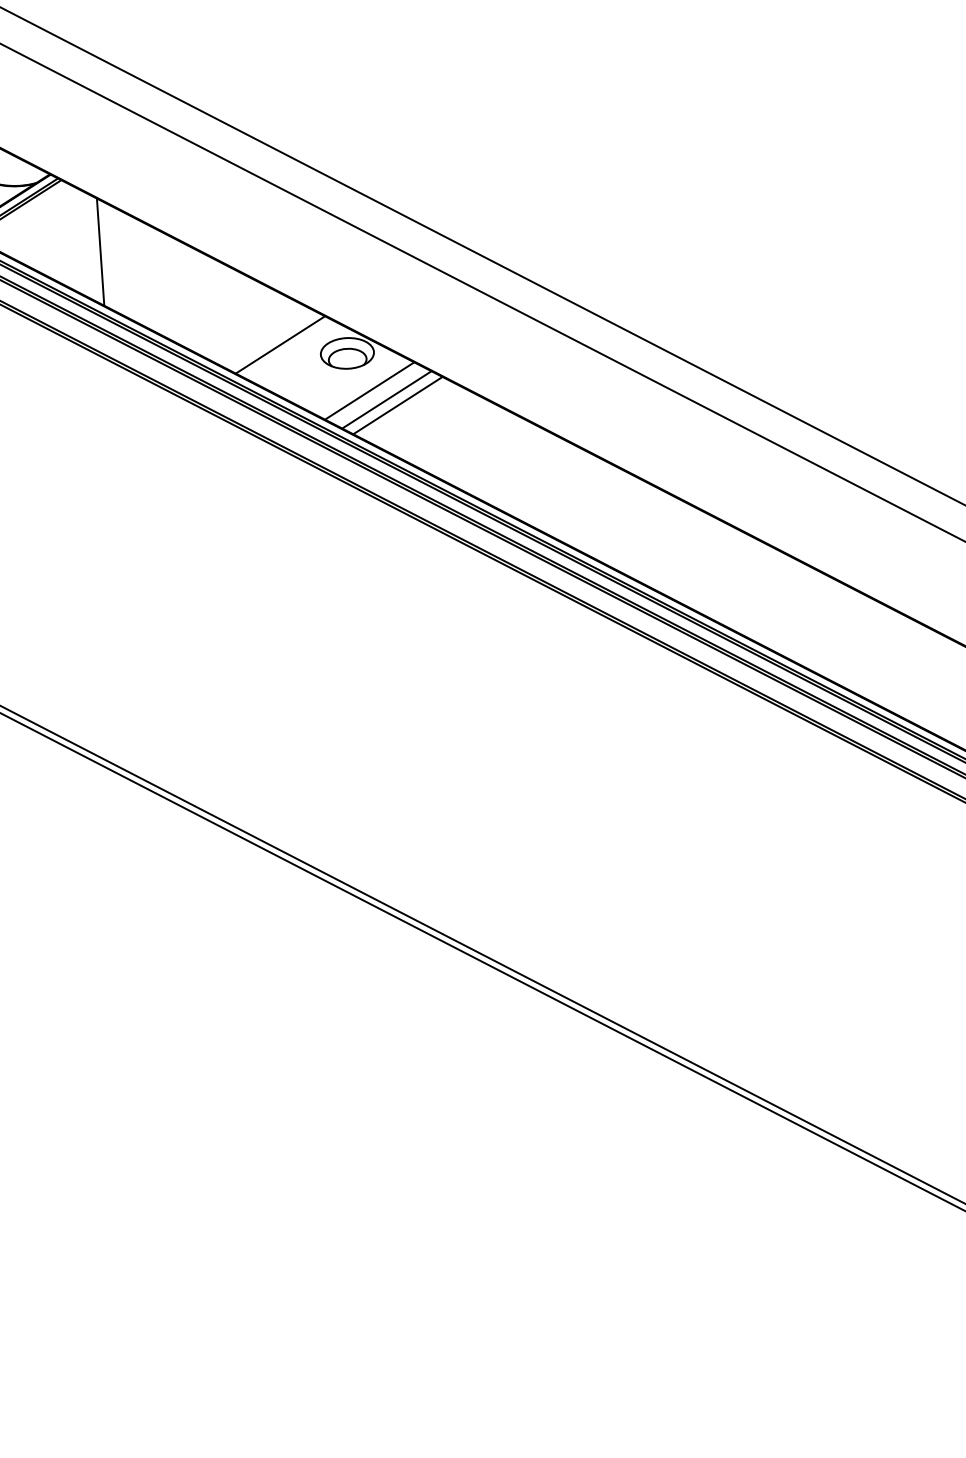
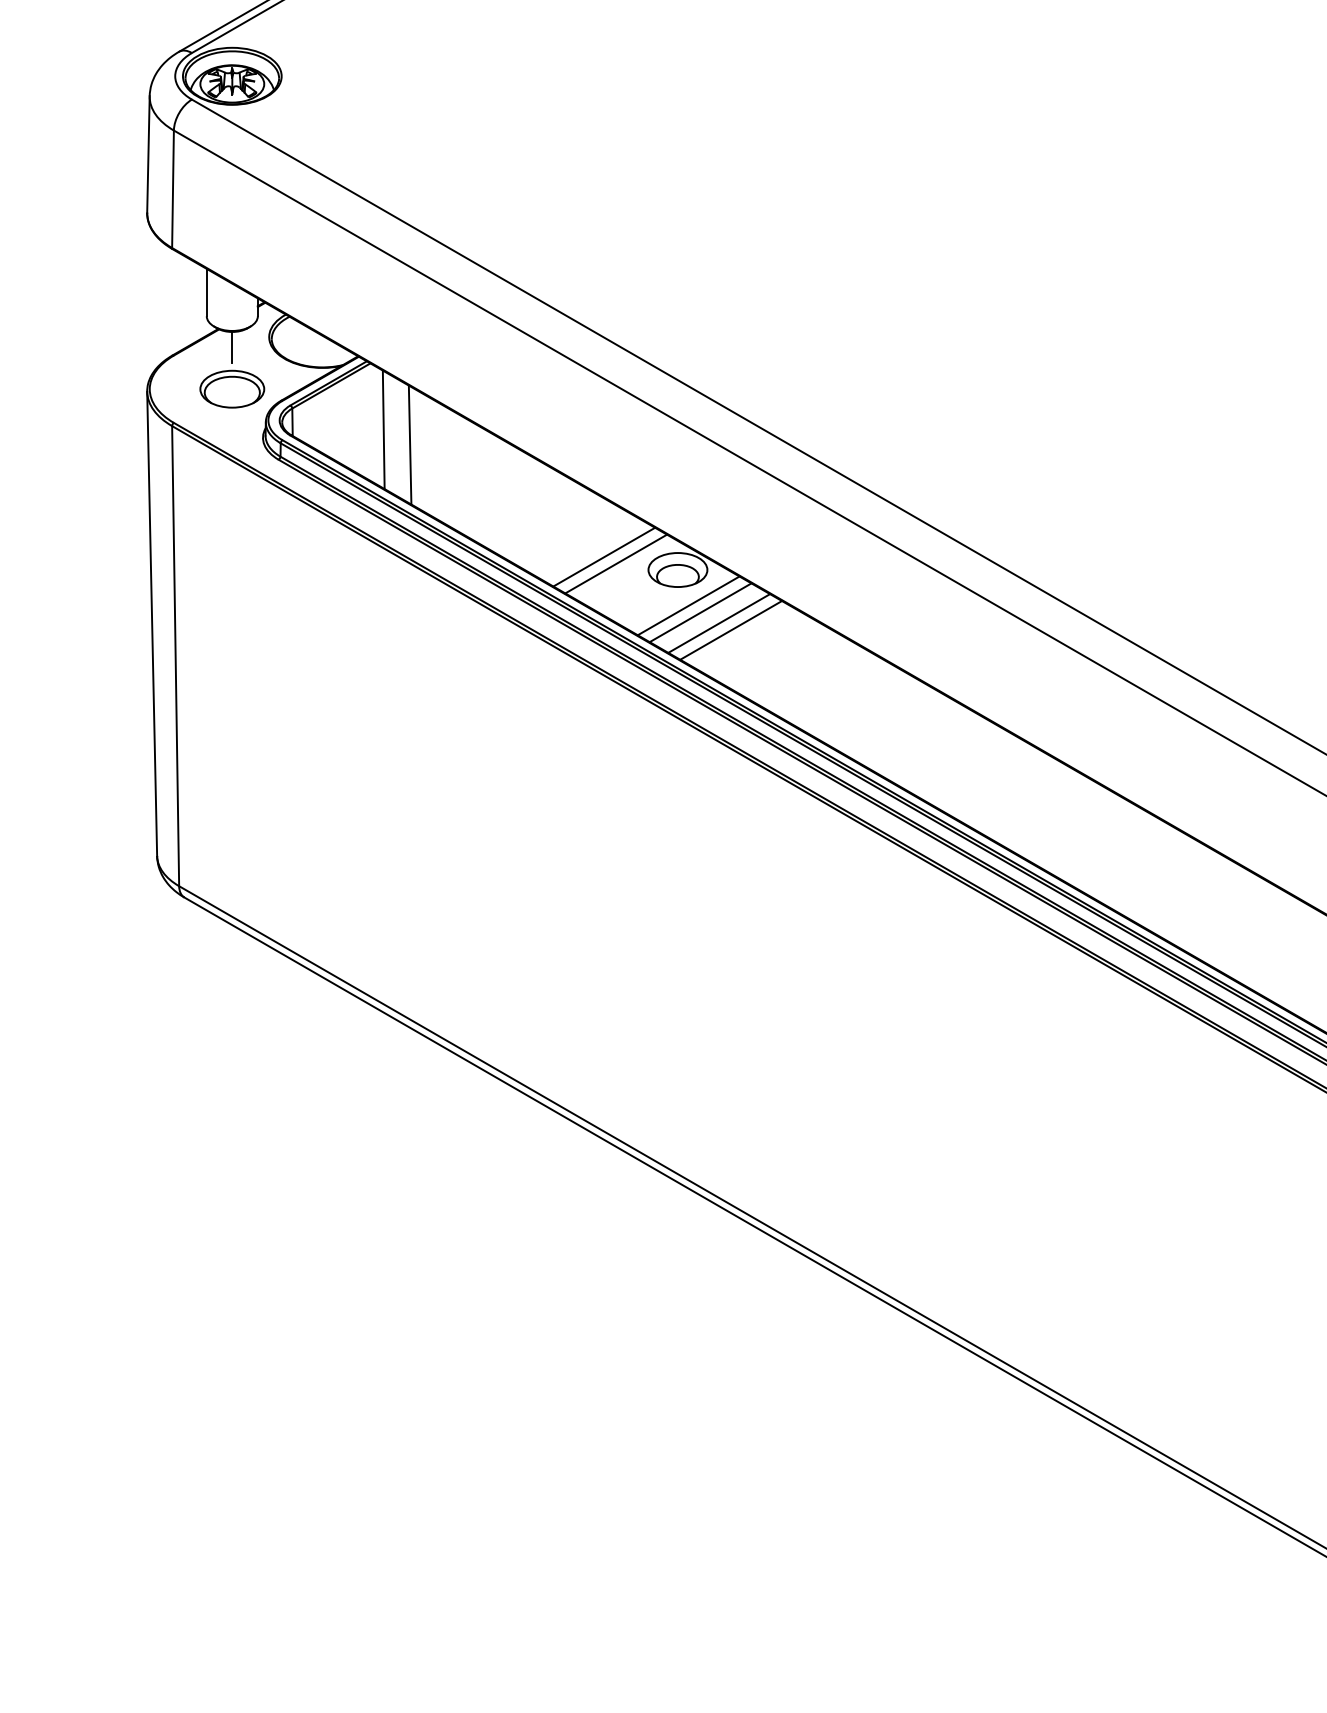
line: (75, 239) -> (383, 429), added
line: (291, 350) -> (616, 563), added
line: (358, 384) -> (688, 605), added

